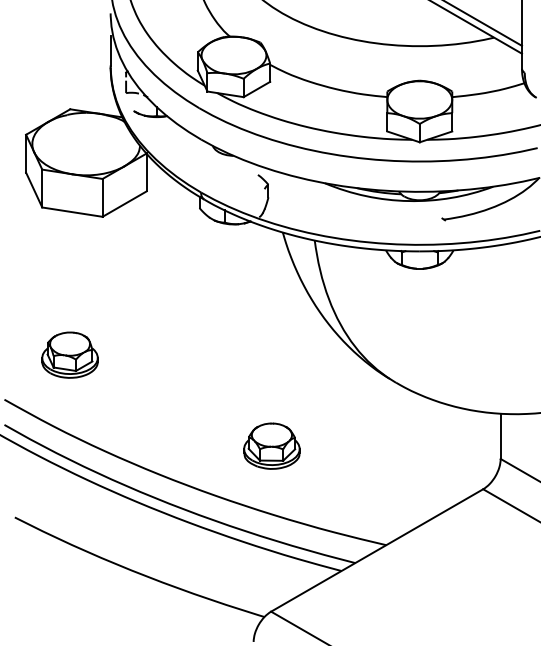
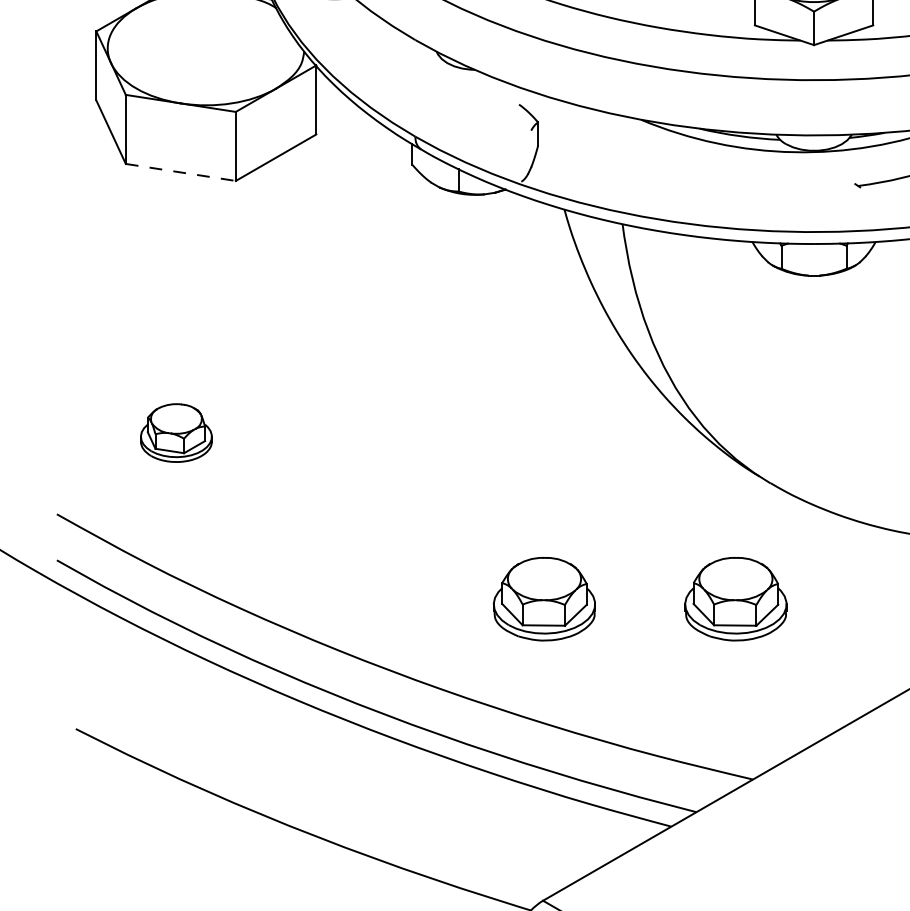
line: (72, 212) -> (180, 173), solid -> dashed
part: (69, 354) -> (175, 431), size x0.7
part: (376, 445) -> (735, 597), added

